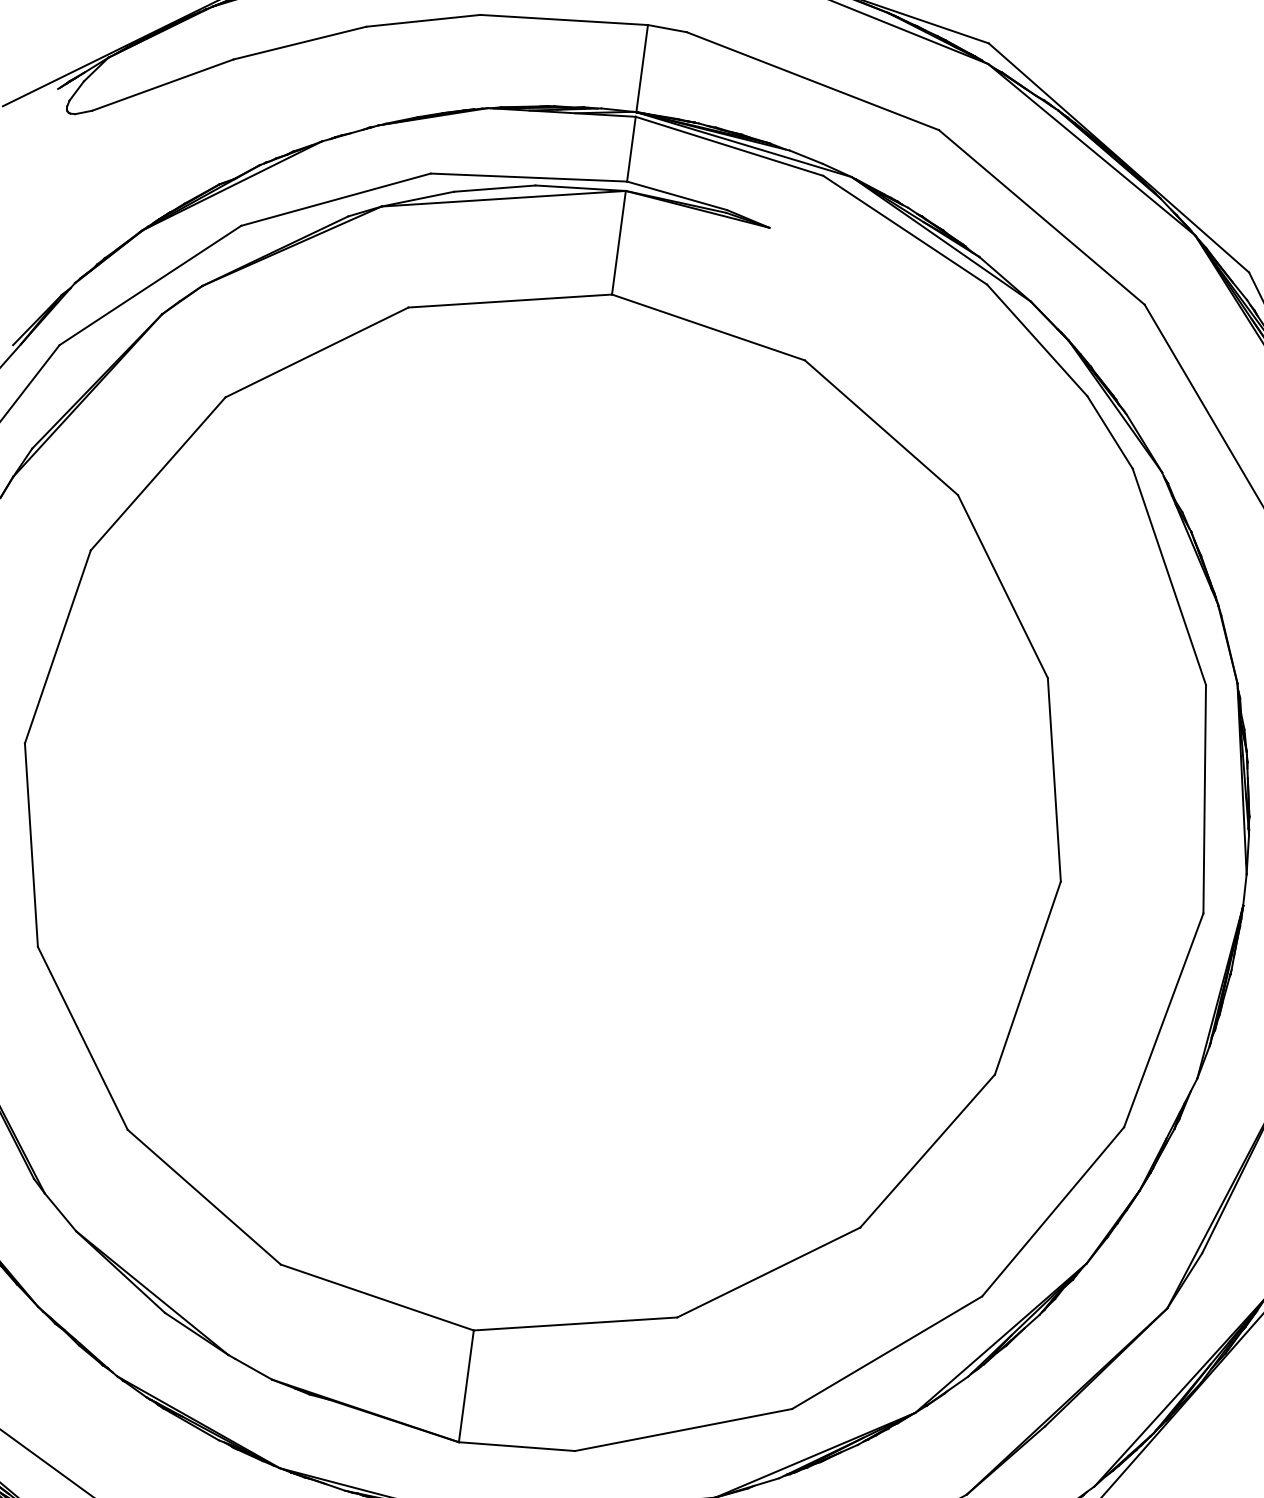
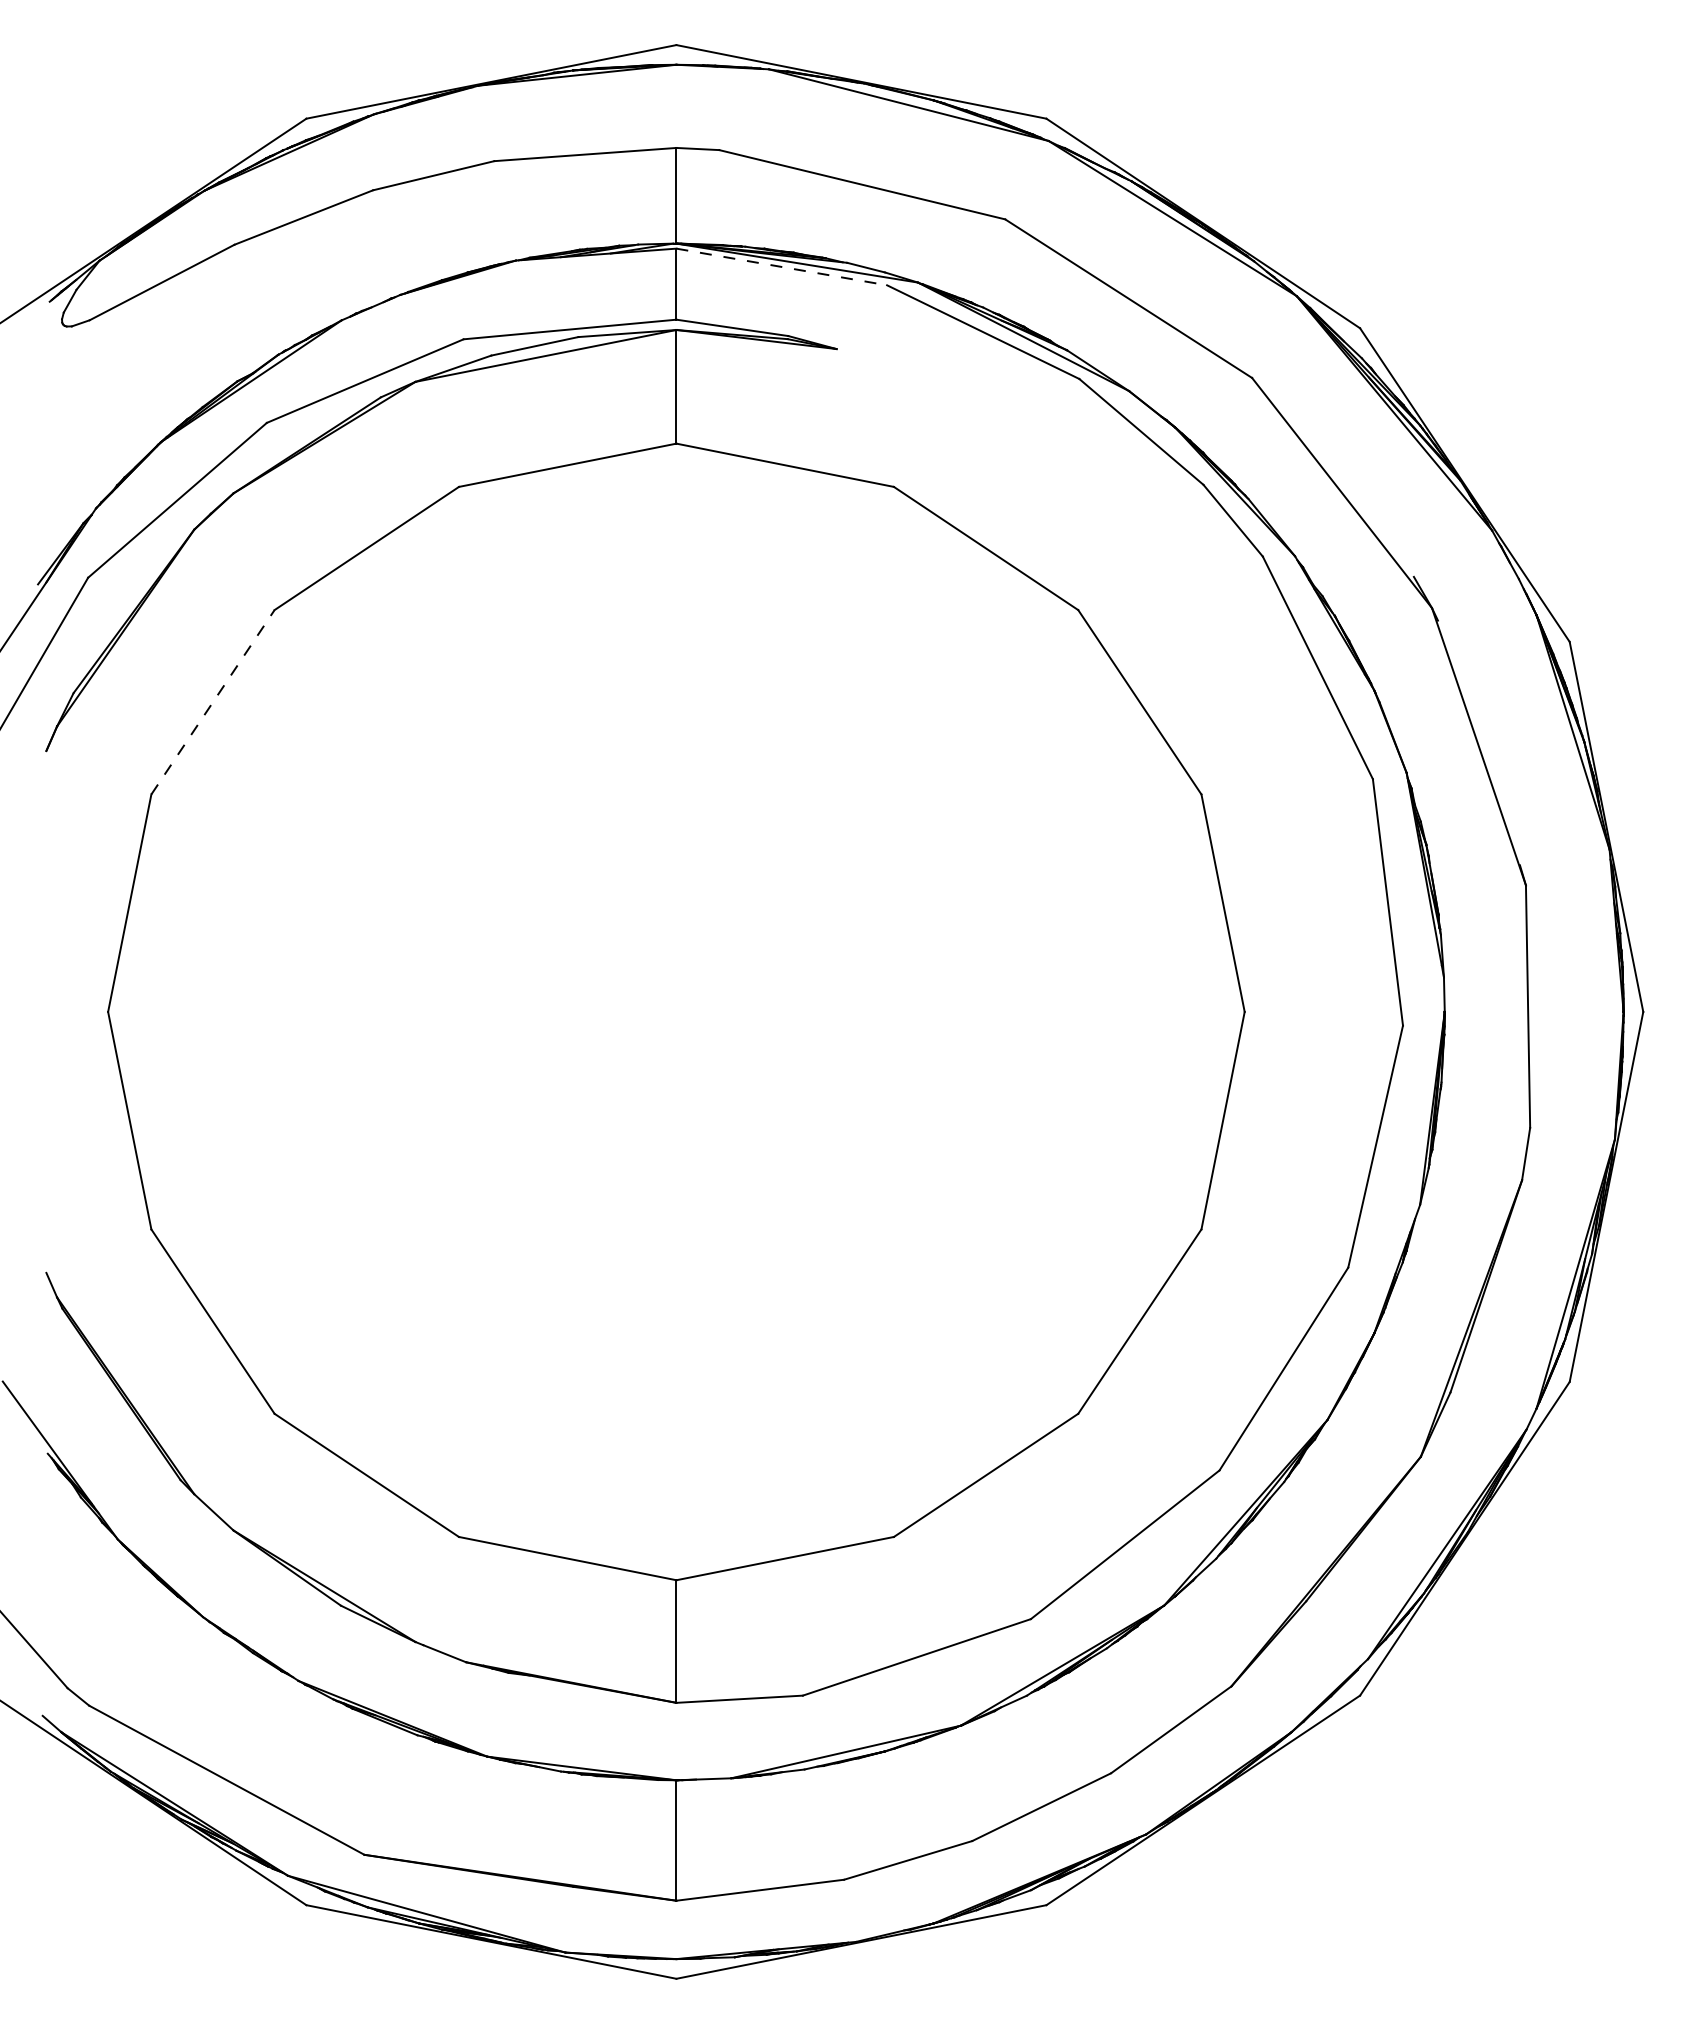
line: (729, 145) -> (781, 266), solid -> dashed
line: (157, 474) -> (212, 702), solid -> dashed

